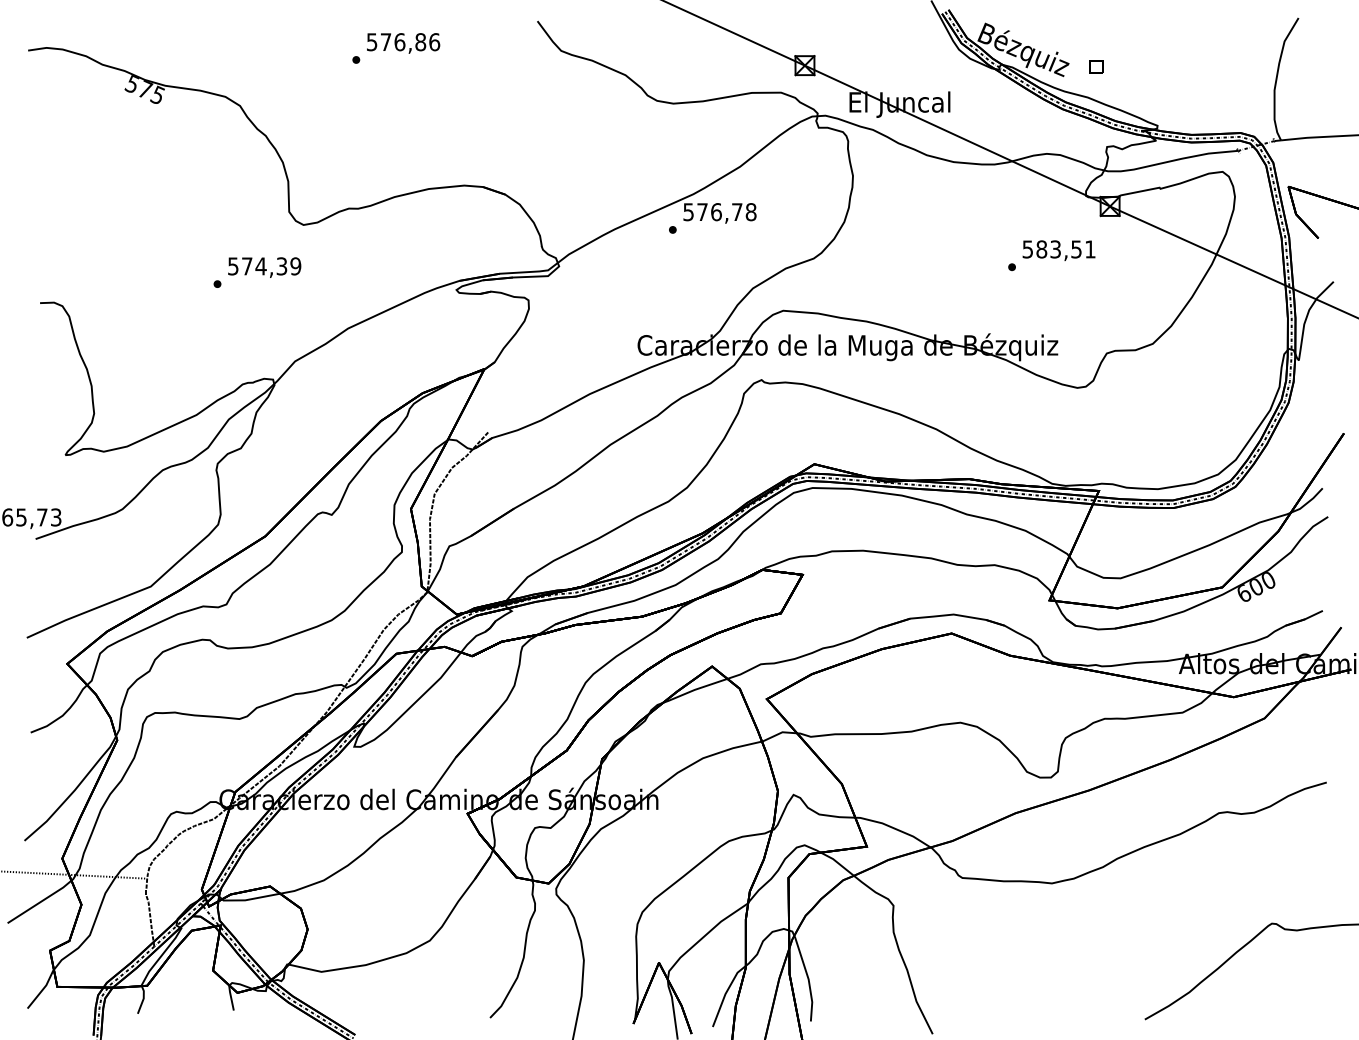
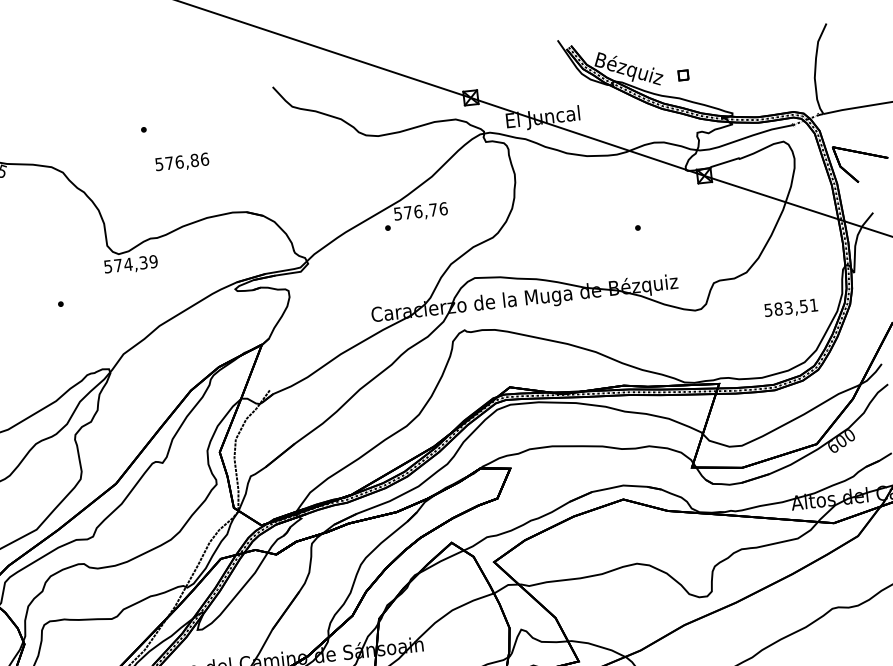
text: (403, 43) -> (182, 162), moved
text: (750, 212) -> (443, 209), 576,78 -> 576,76
text: (1058, 250) -> (790, 308), moved
text: (264, 267) -> (130, 265), moved

